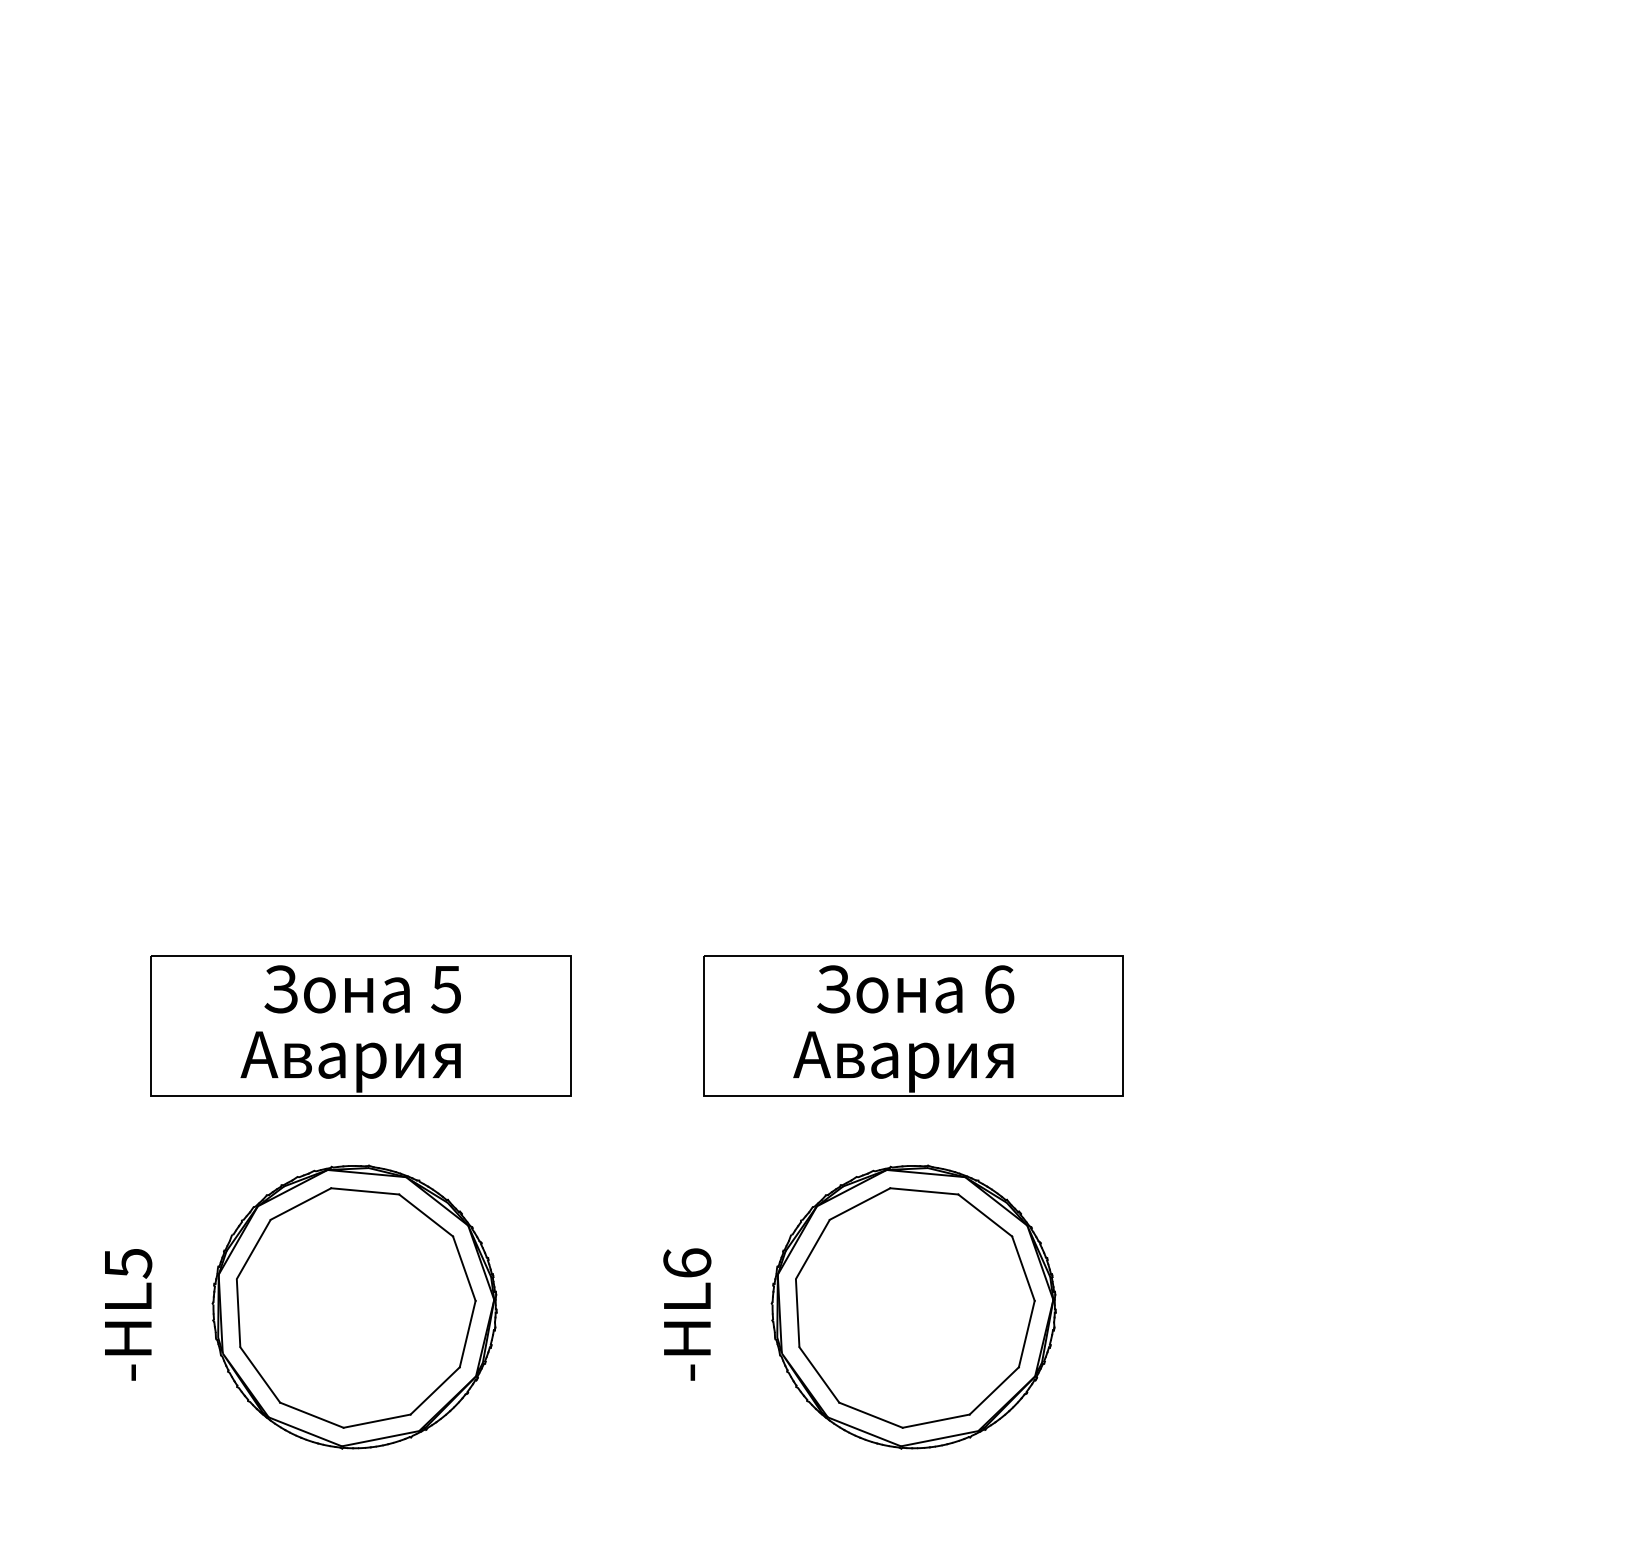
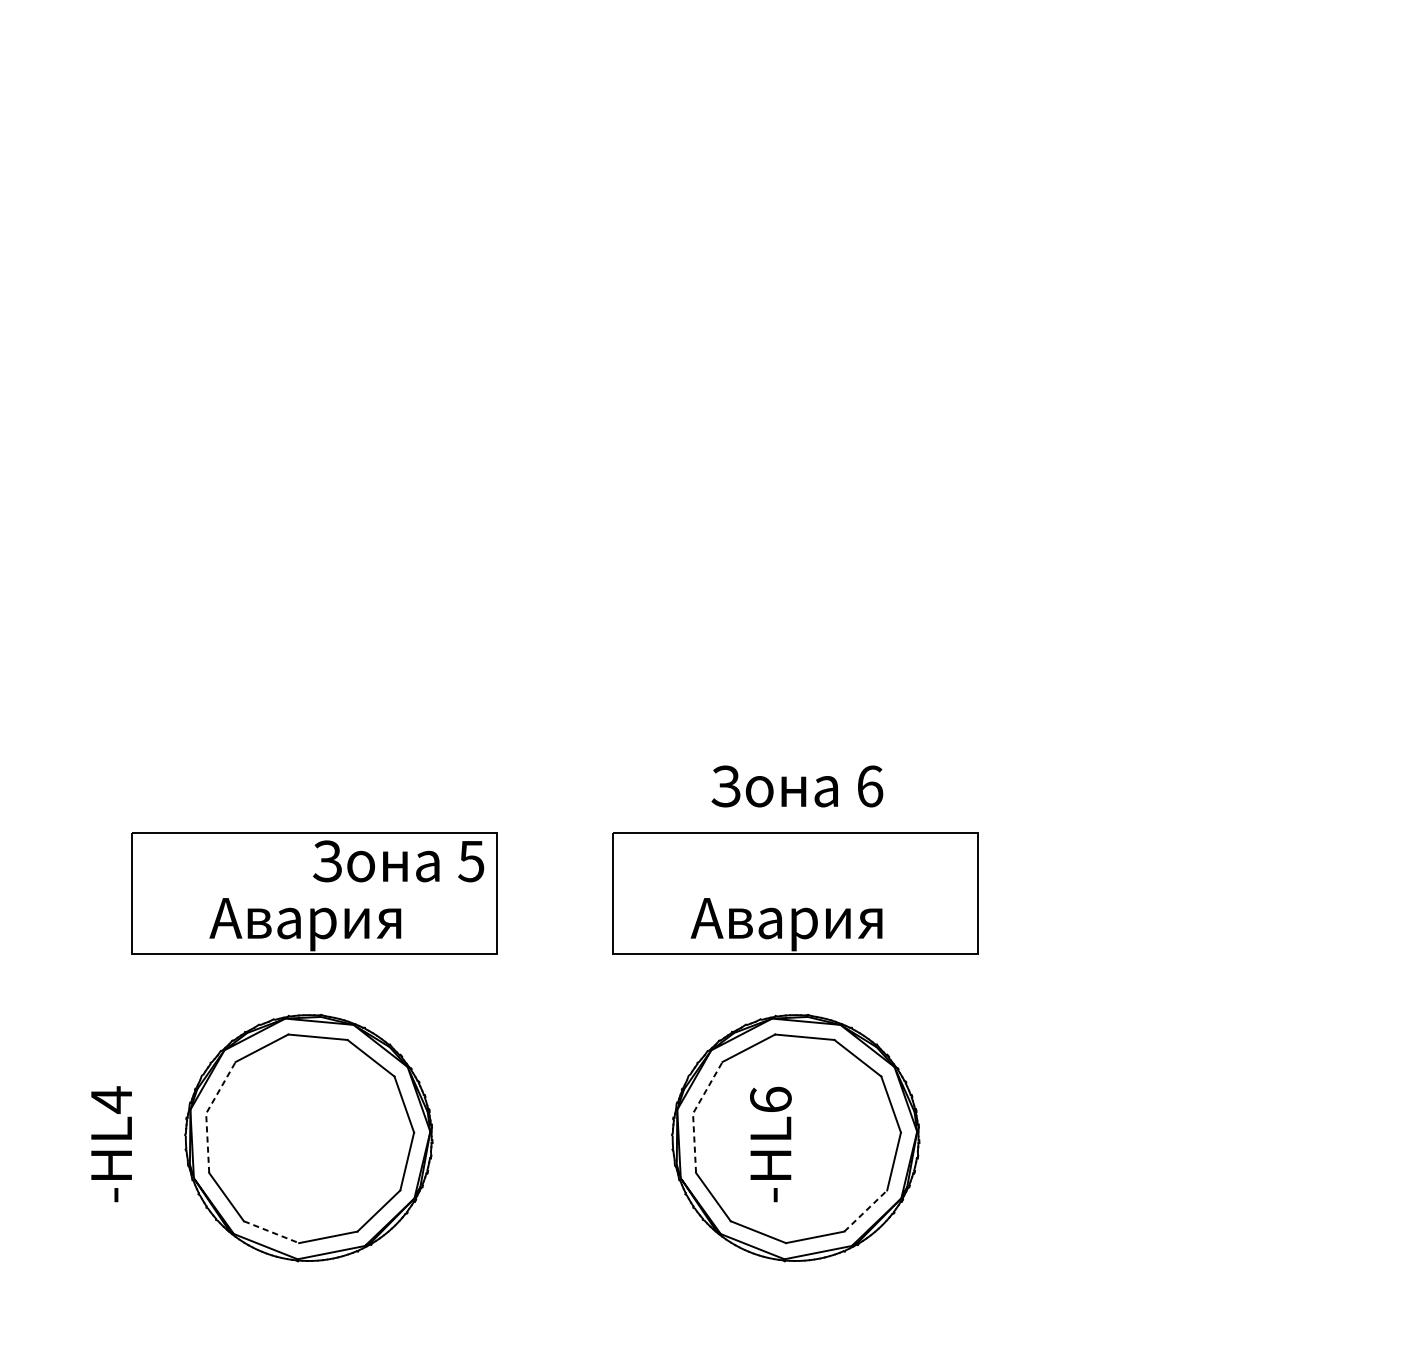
text: (362, 989) -> (398, 861), moved
text: (915, 989) -> (797, 786), moved
text: (128, 1263) -> (111, 1100), -HL5 -> -HL4
line: (236, 1279) -> (205, 1113), solid -> dashed
line: (795, 1279) -> (692, 1113), solid -> dashed
text: (687, 1314) -> (771, 1144), moved
line: (994, 1390) -> (865, 1210), solid -> dashed
line: (312, 1415) -> (272, 1232), solid -> dashed

